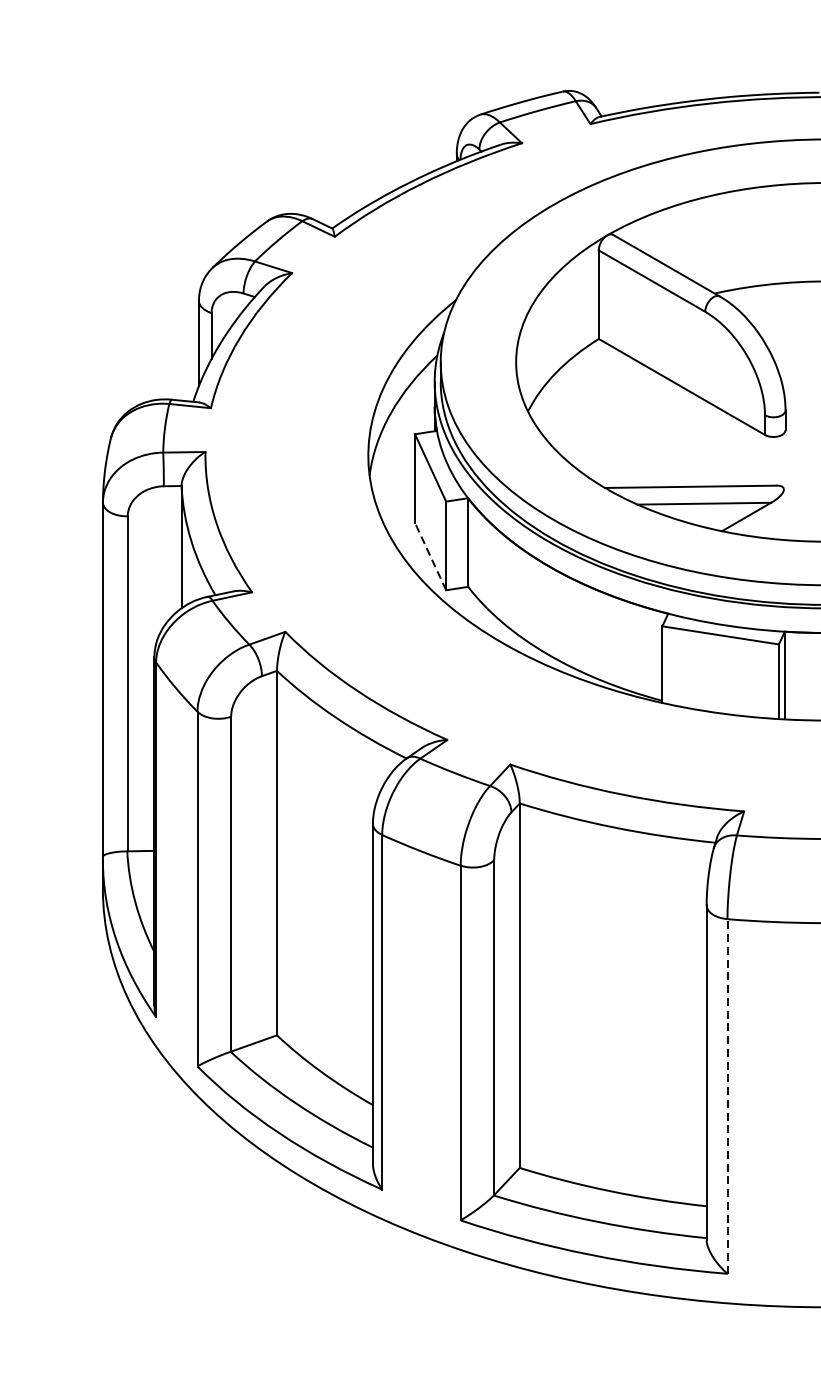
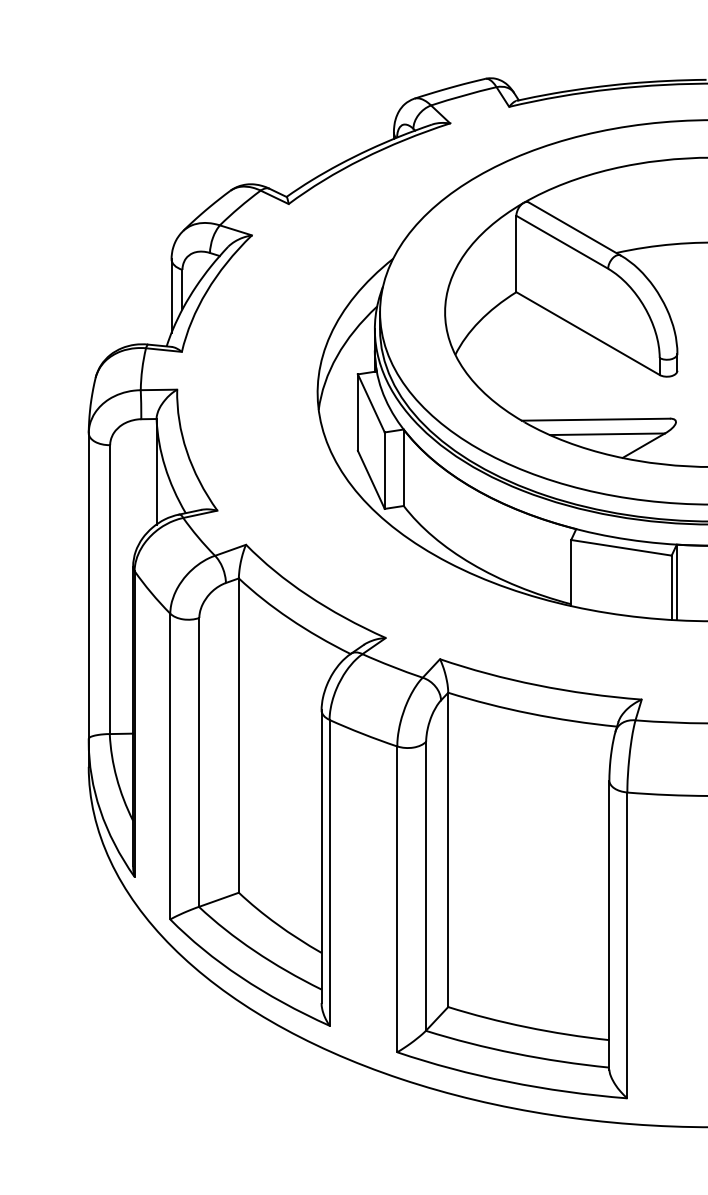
line: (430, 556) -> (371, 479), dashed -> solid
line: (727, 1096) -> (627, 945), dashed -> solid

